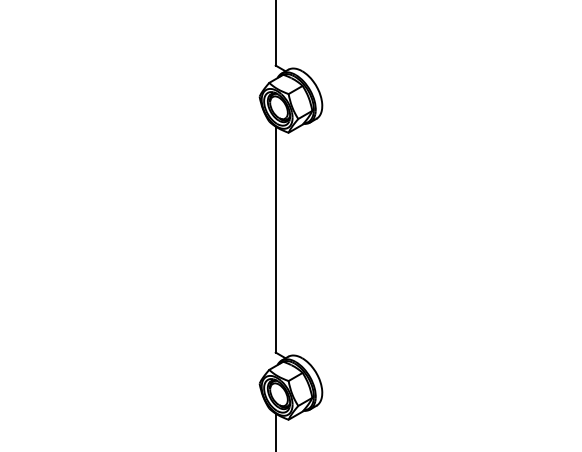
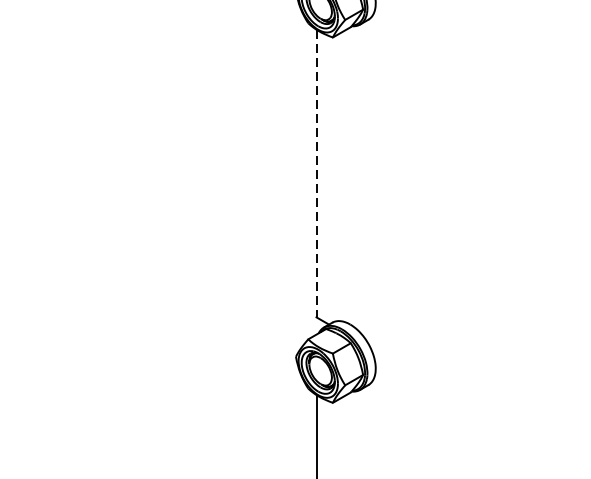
line: (275, 239) -> (316, 173), solid -> dashed

